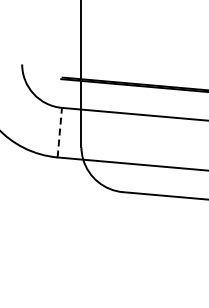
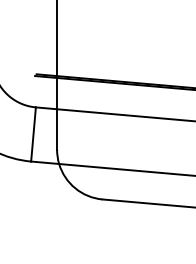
line: (59, 132) -> (33, 134), dashed -> solid

